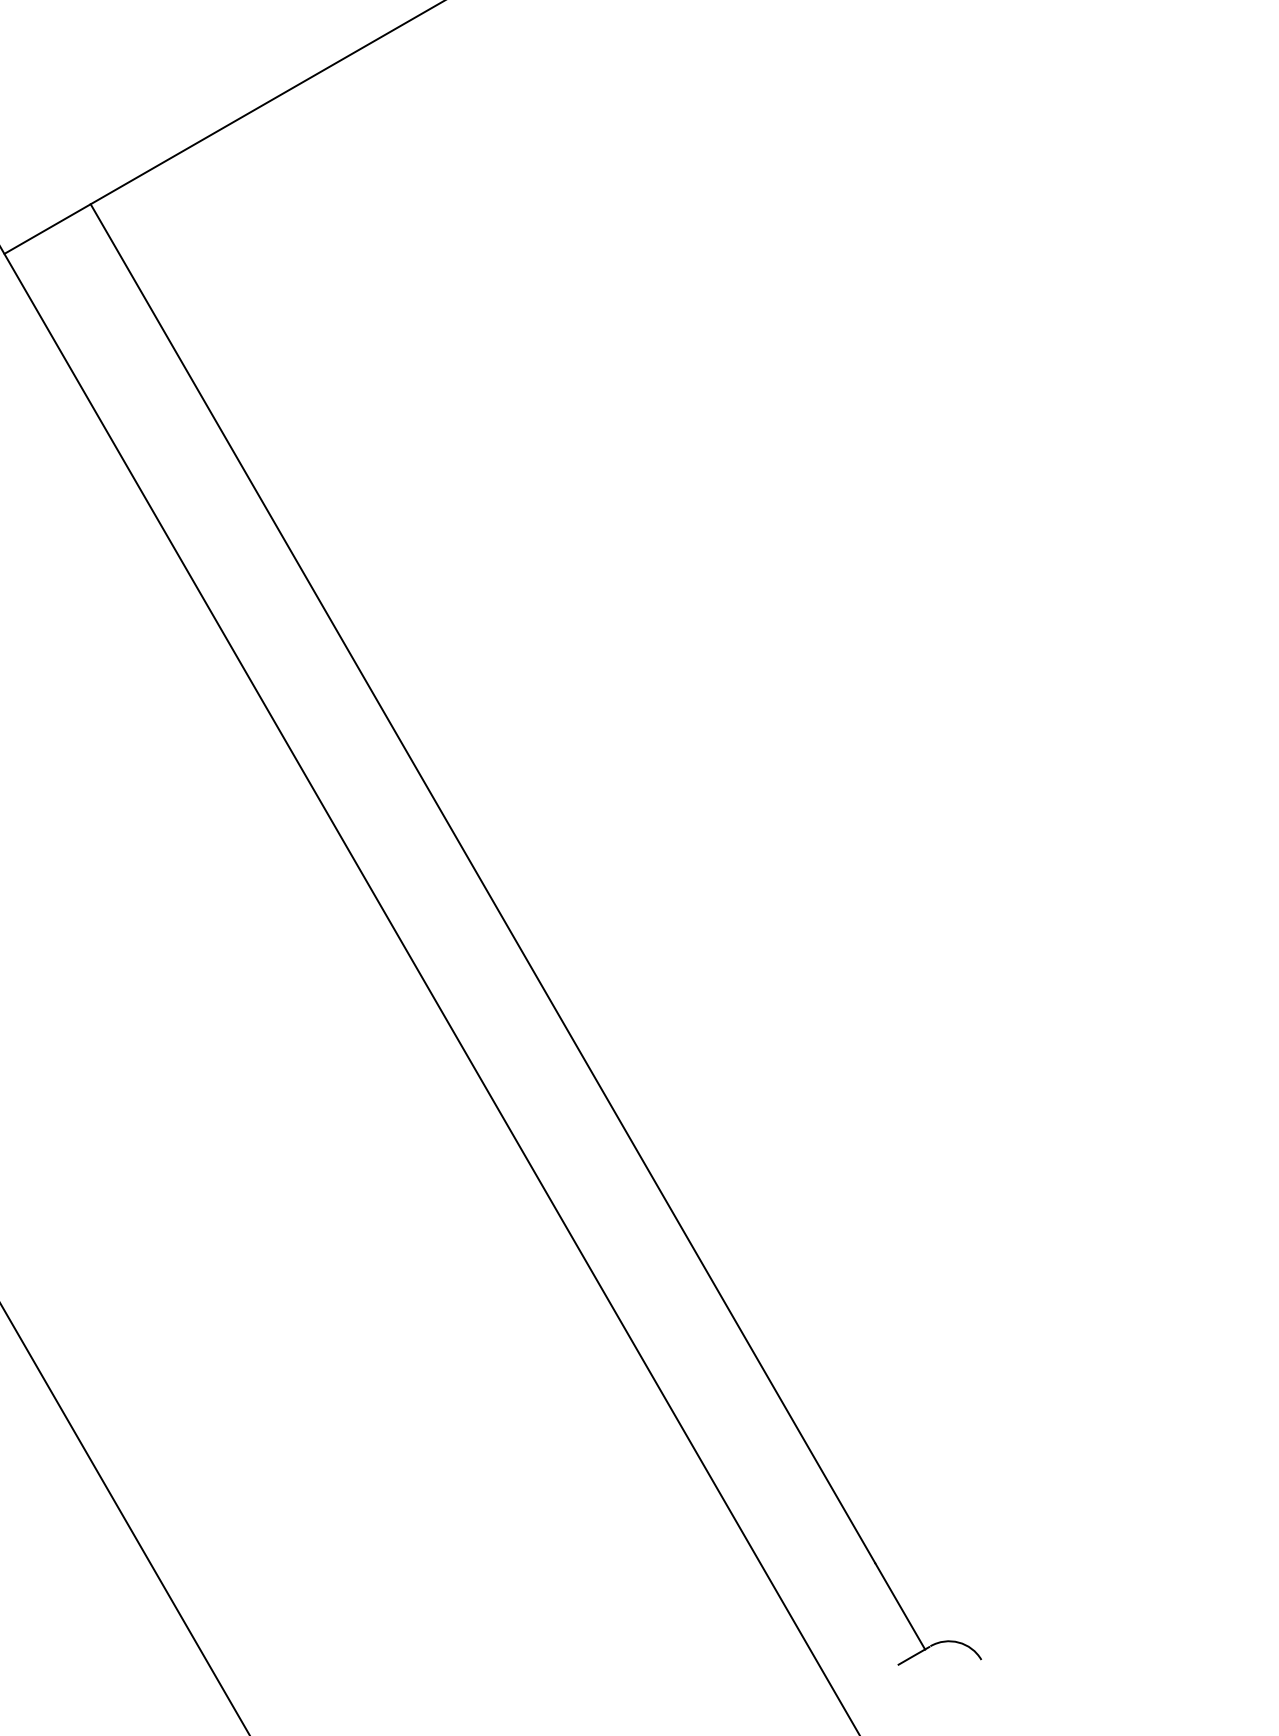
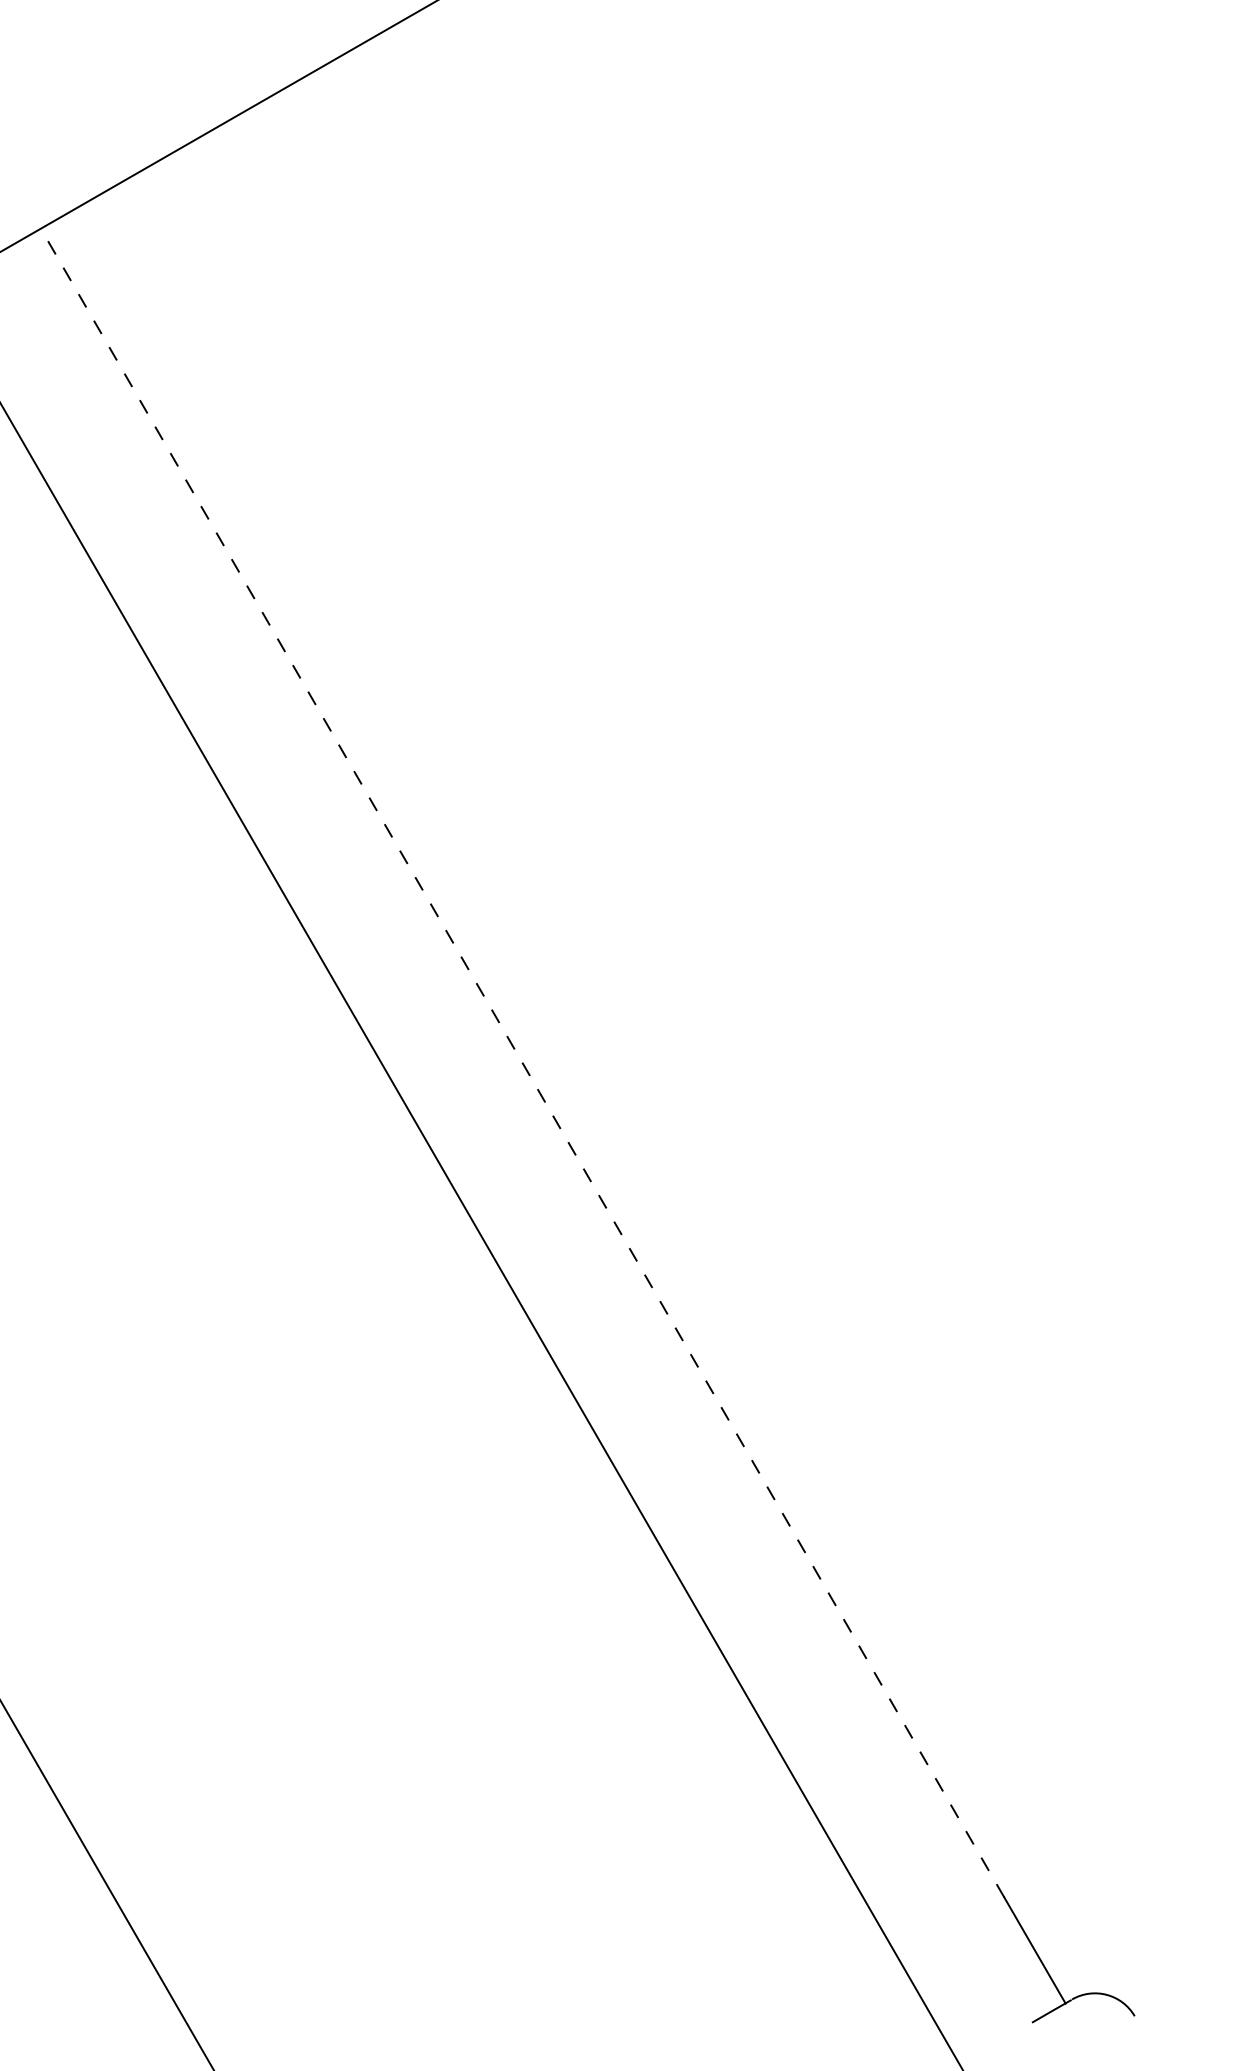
line: (482, 883) -> (522, 1062), solid -> dashed

